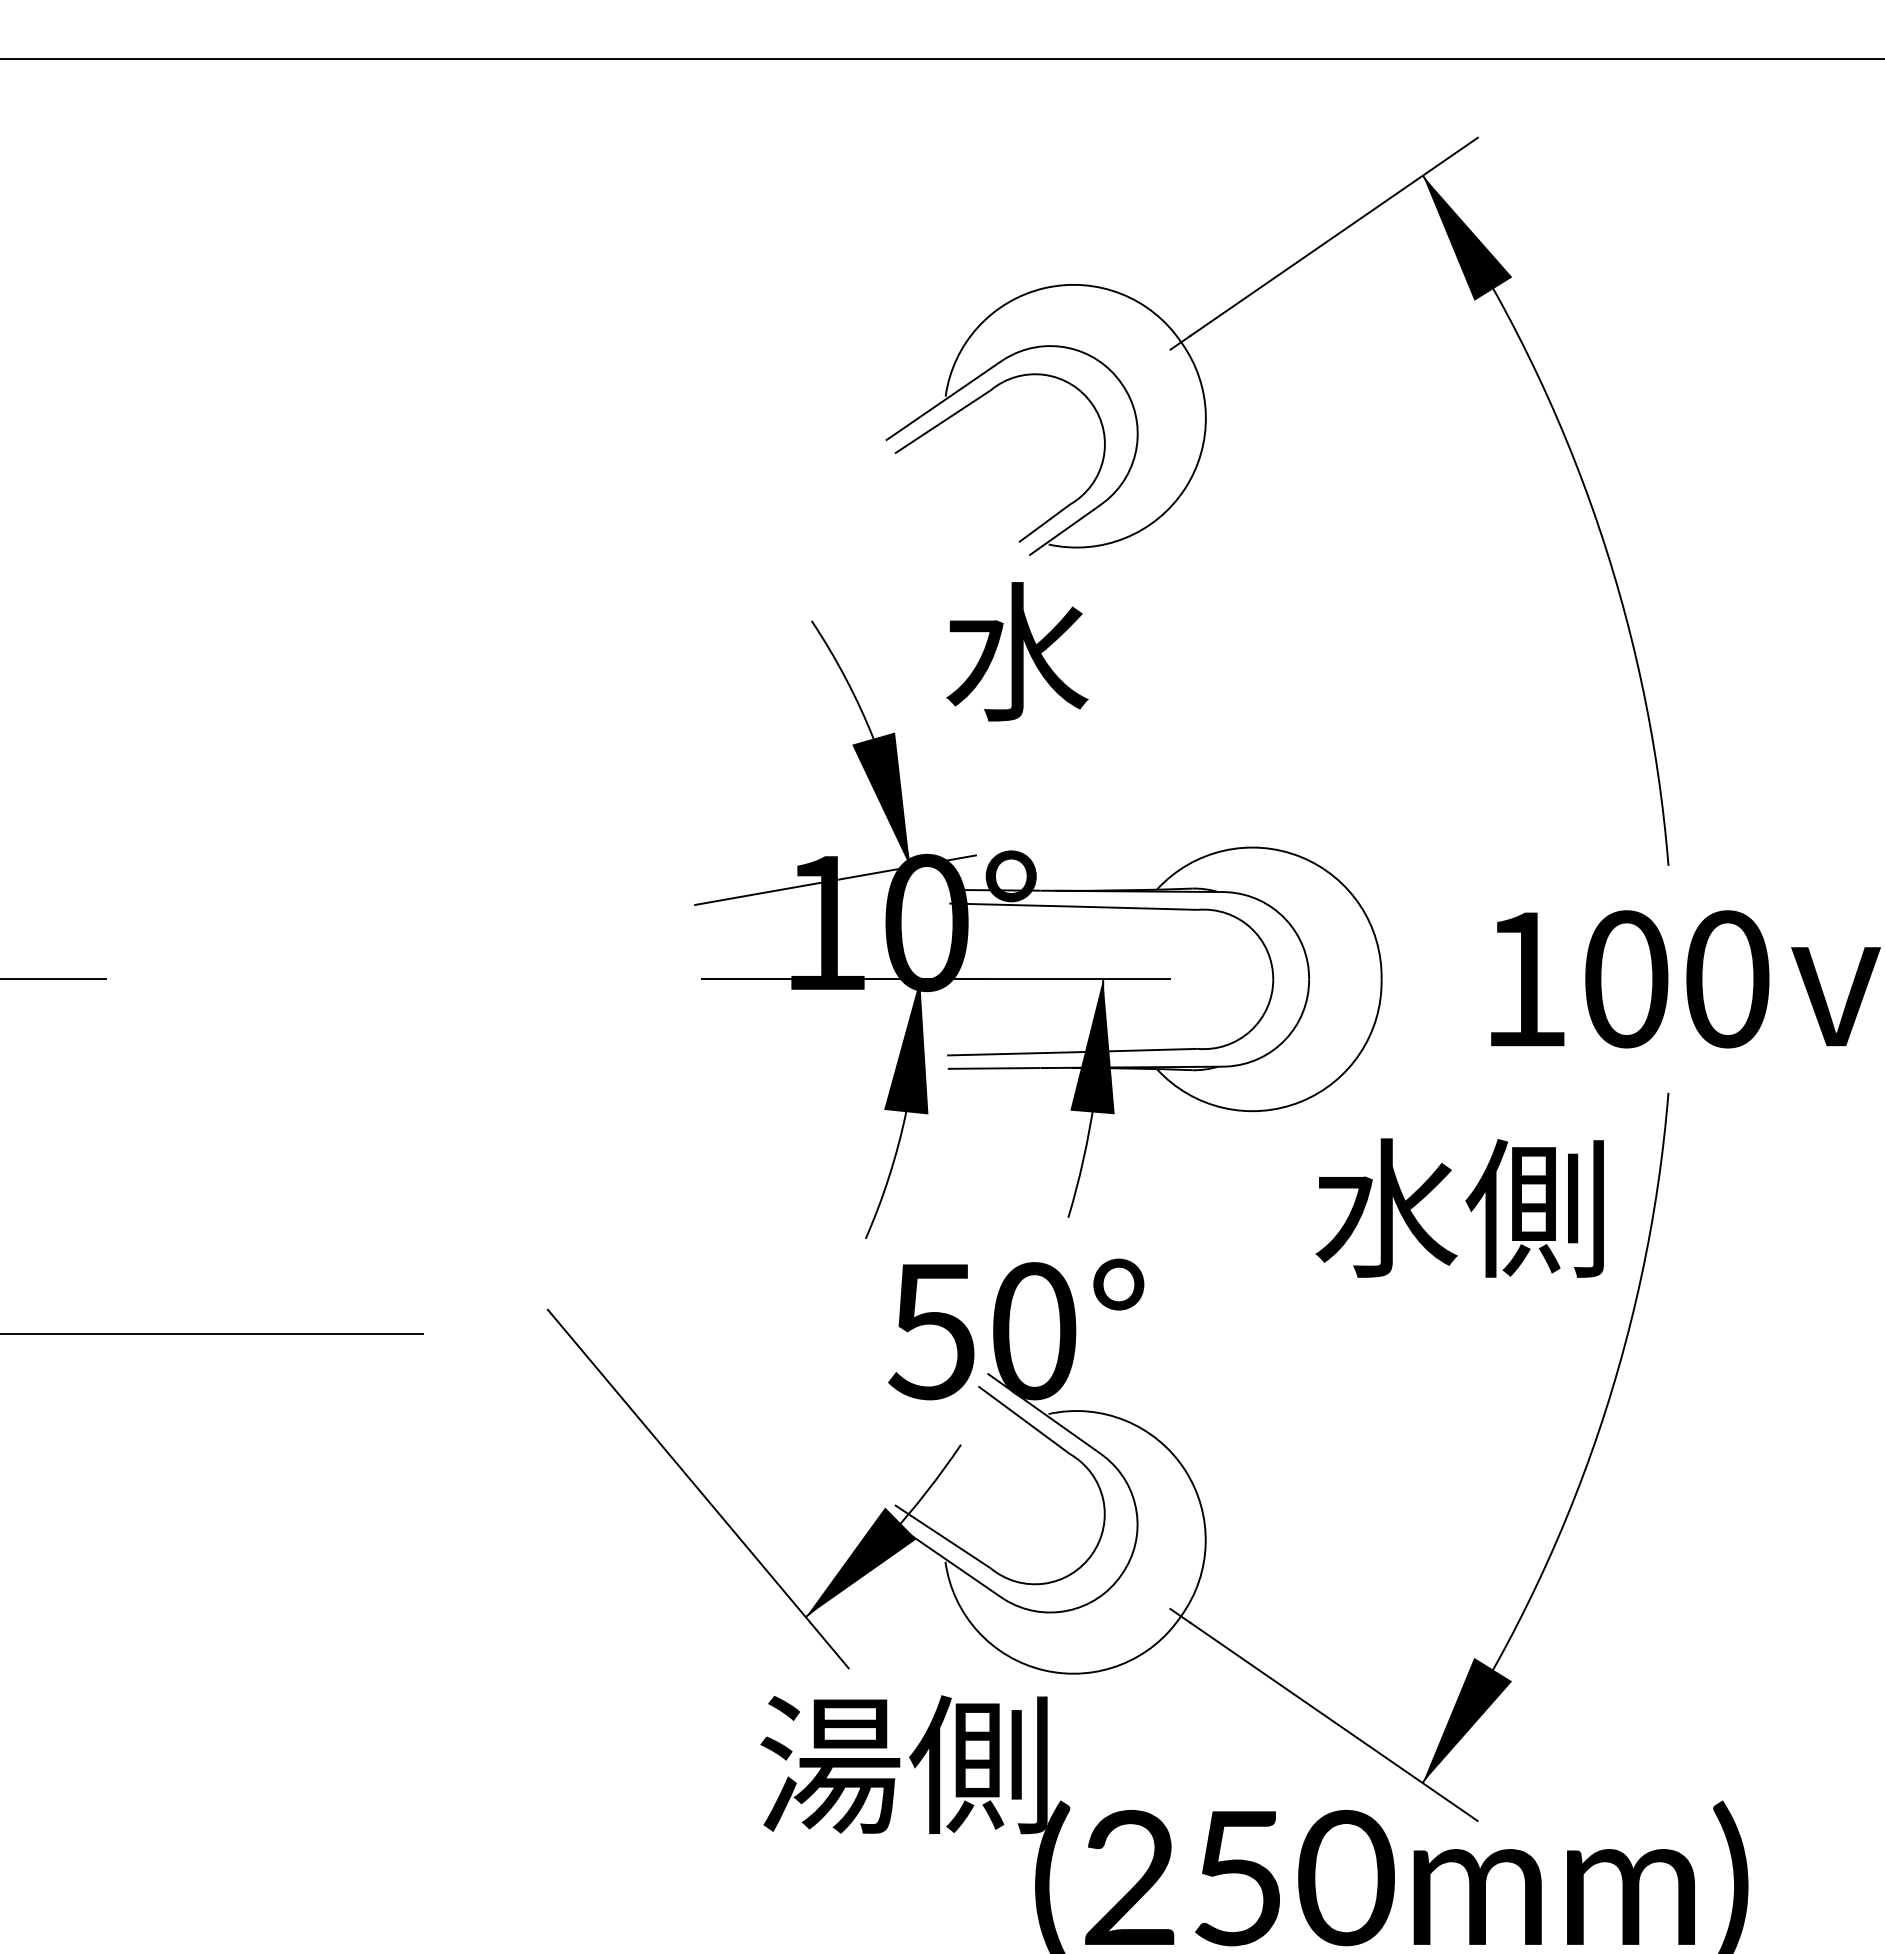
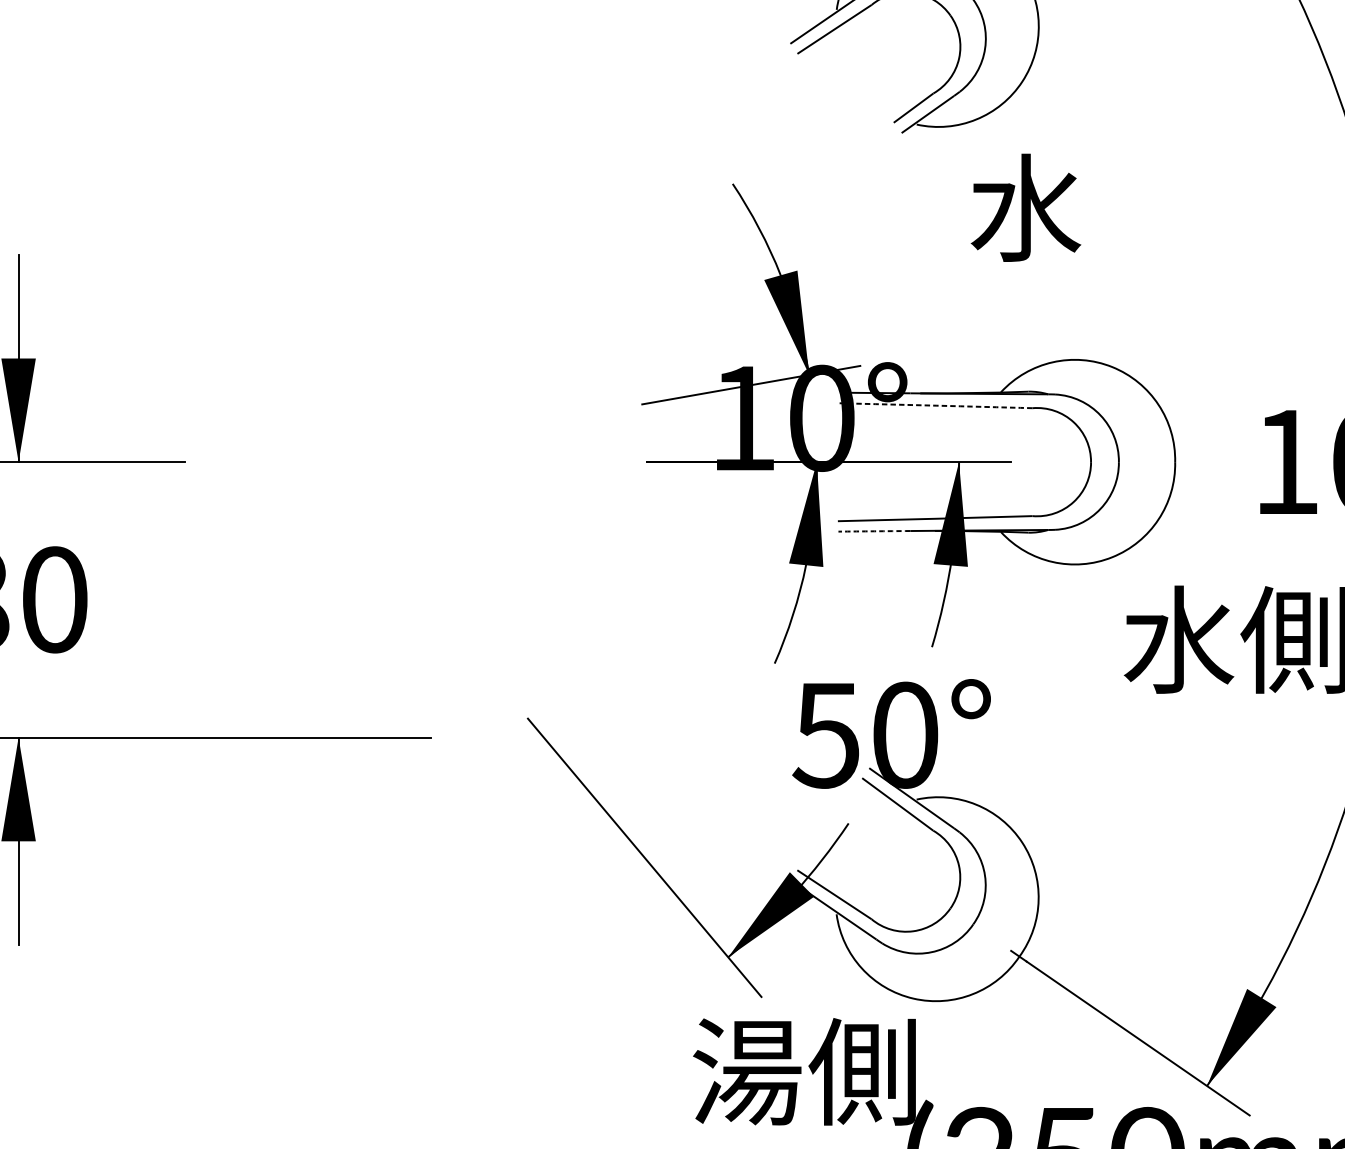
text: (1017, 651) -> (1026, 207), moved
arc: (1073, 906) -> (936, 405), solid -> dashed
arc: (994, 1068) -> (874, 531), solid -> dashed

